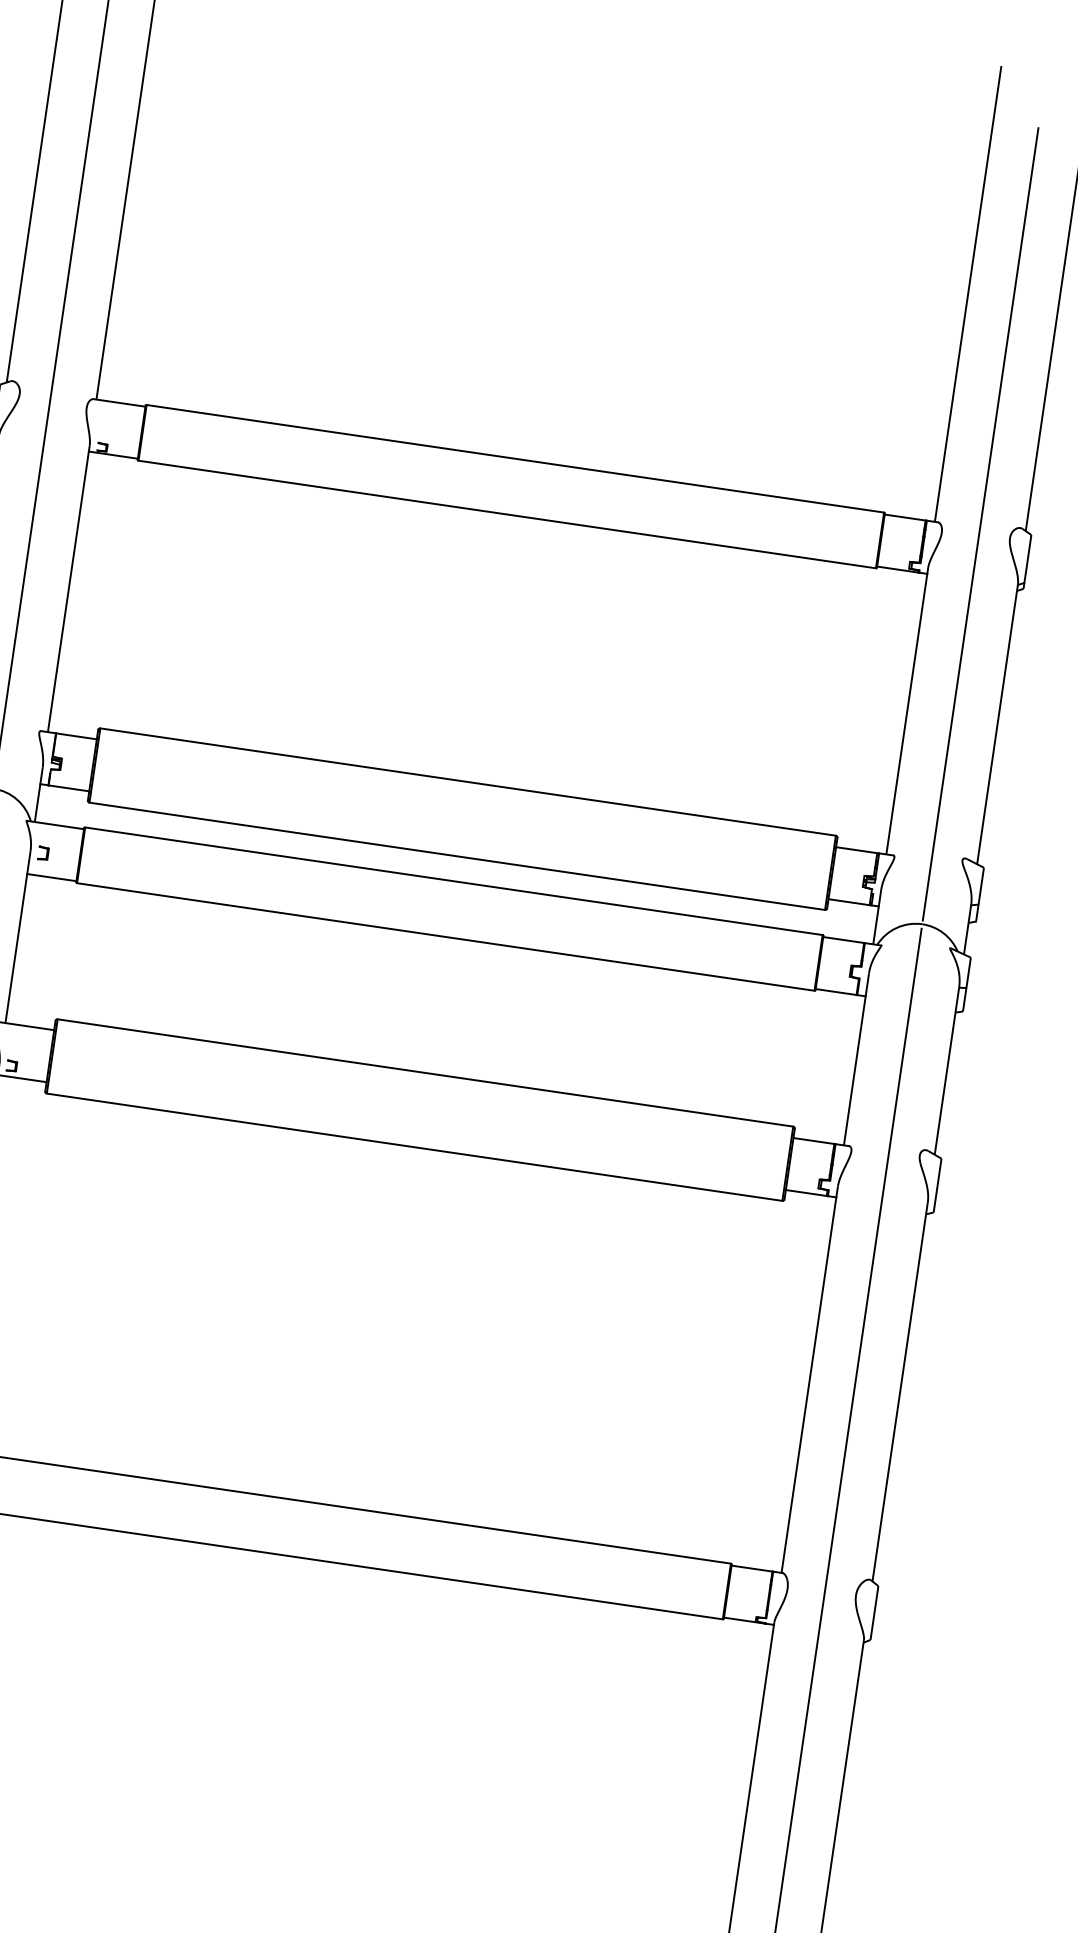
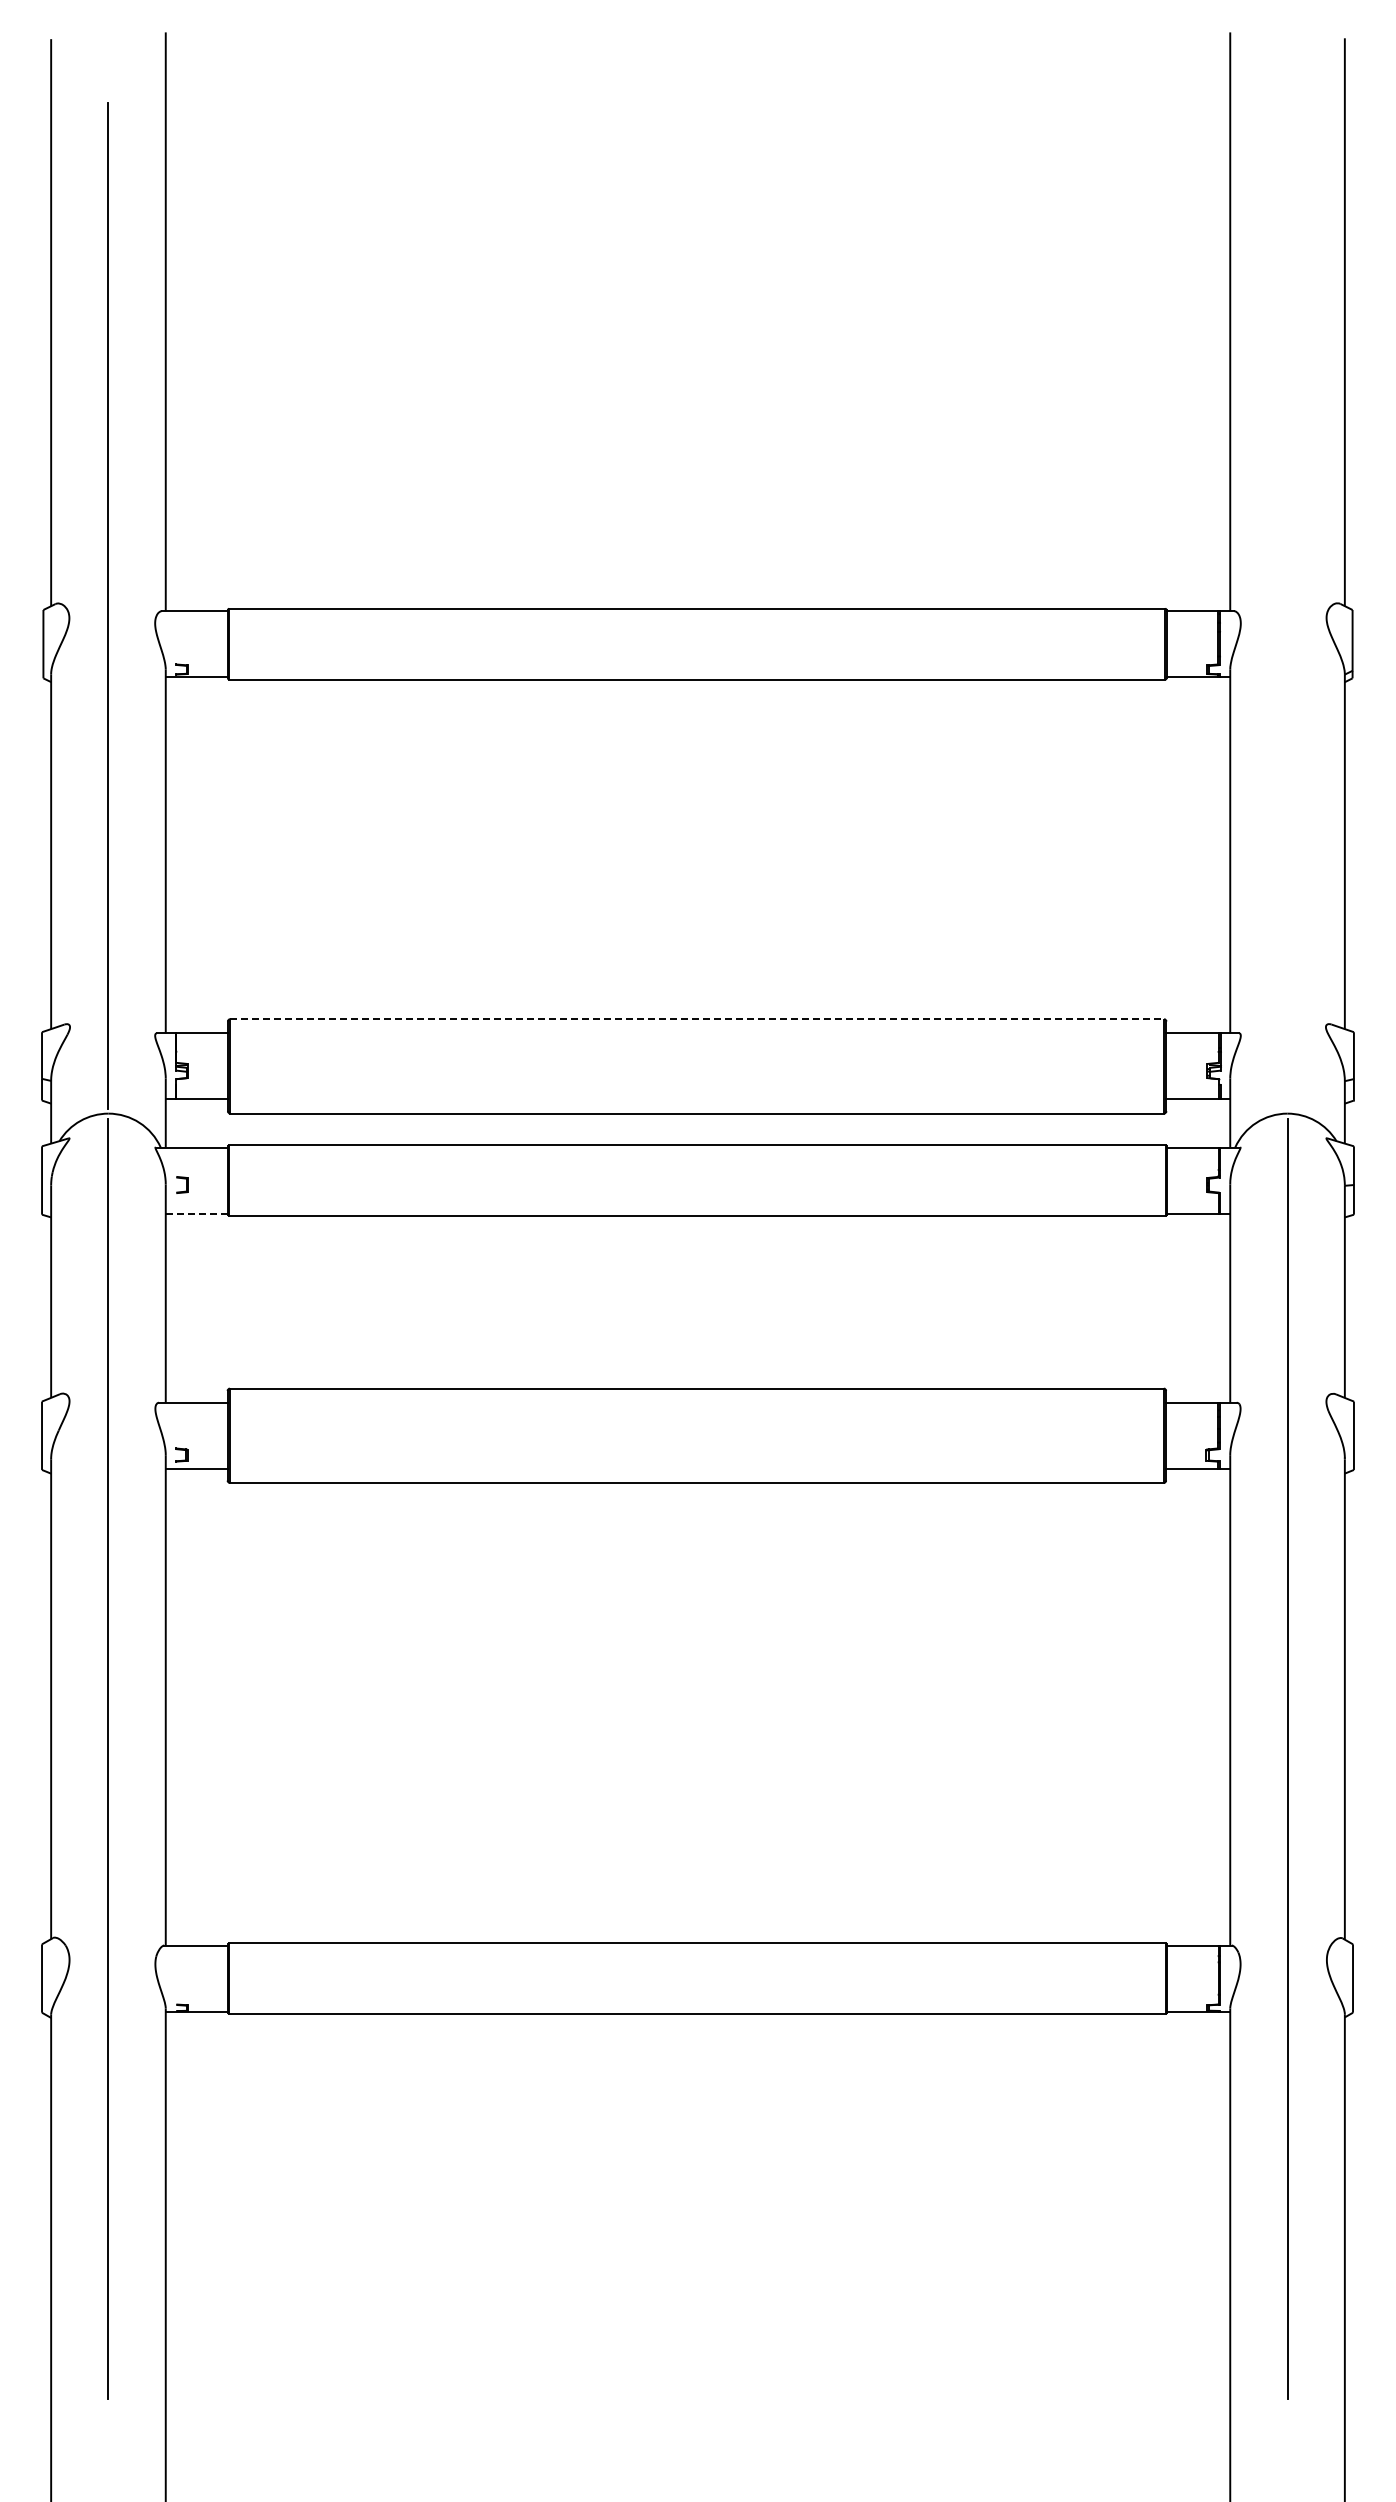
line: (980, 524) -> (1287, 606), removed
line: (468, 782) -> (697, 1019), solid -> dashed
line: (52, 877) -> (197, 1213), solid -> dashed

